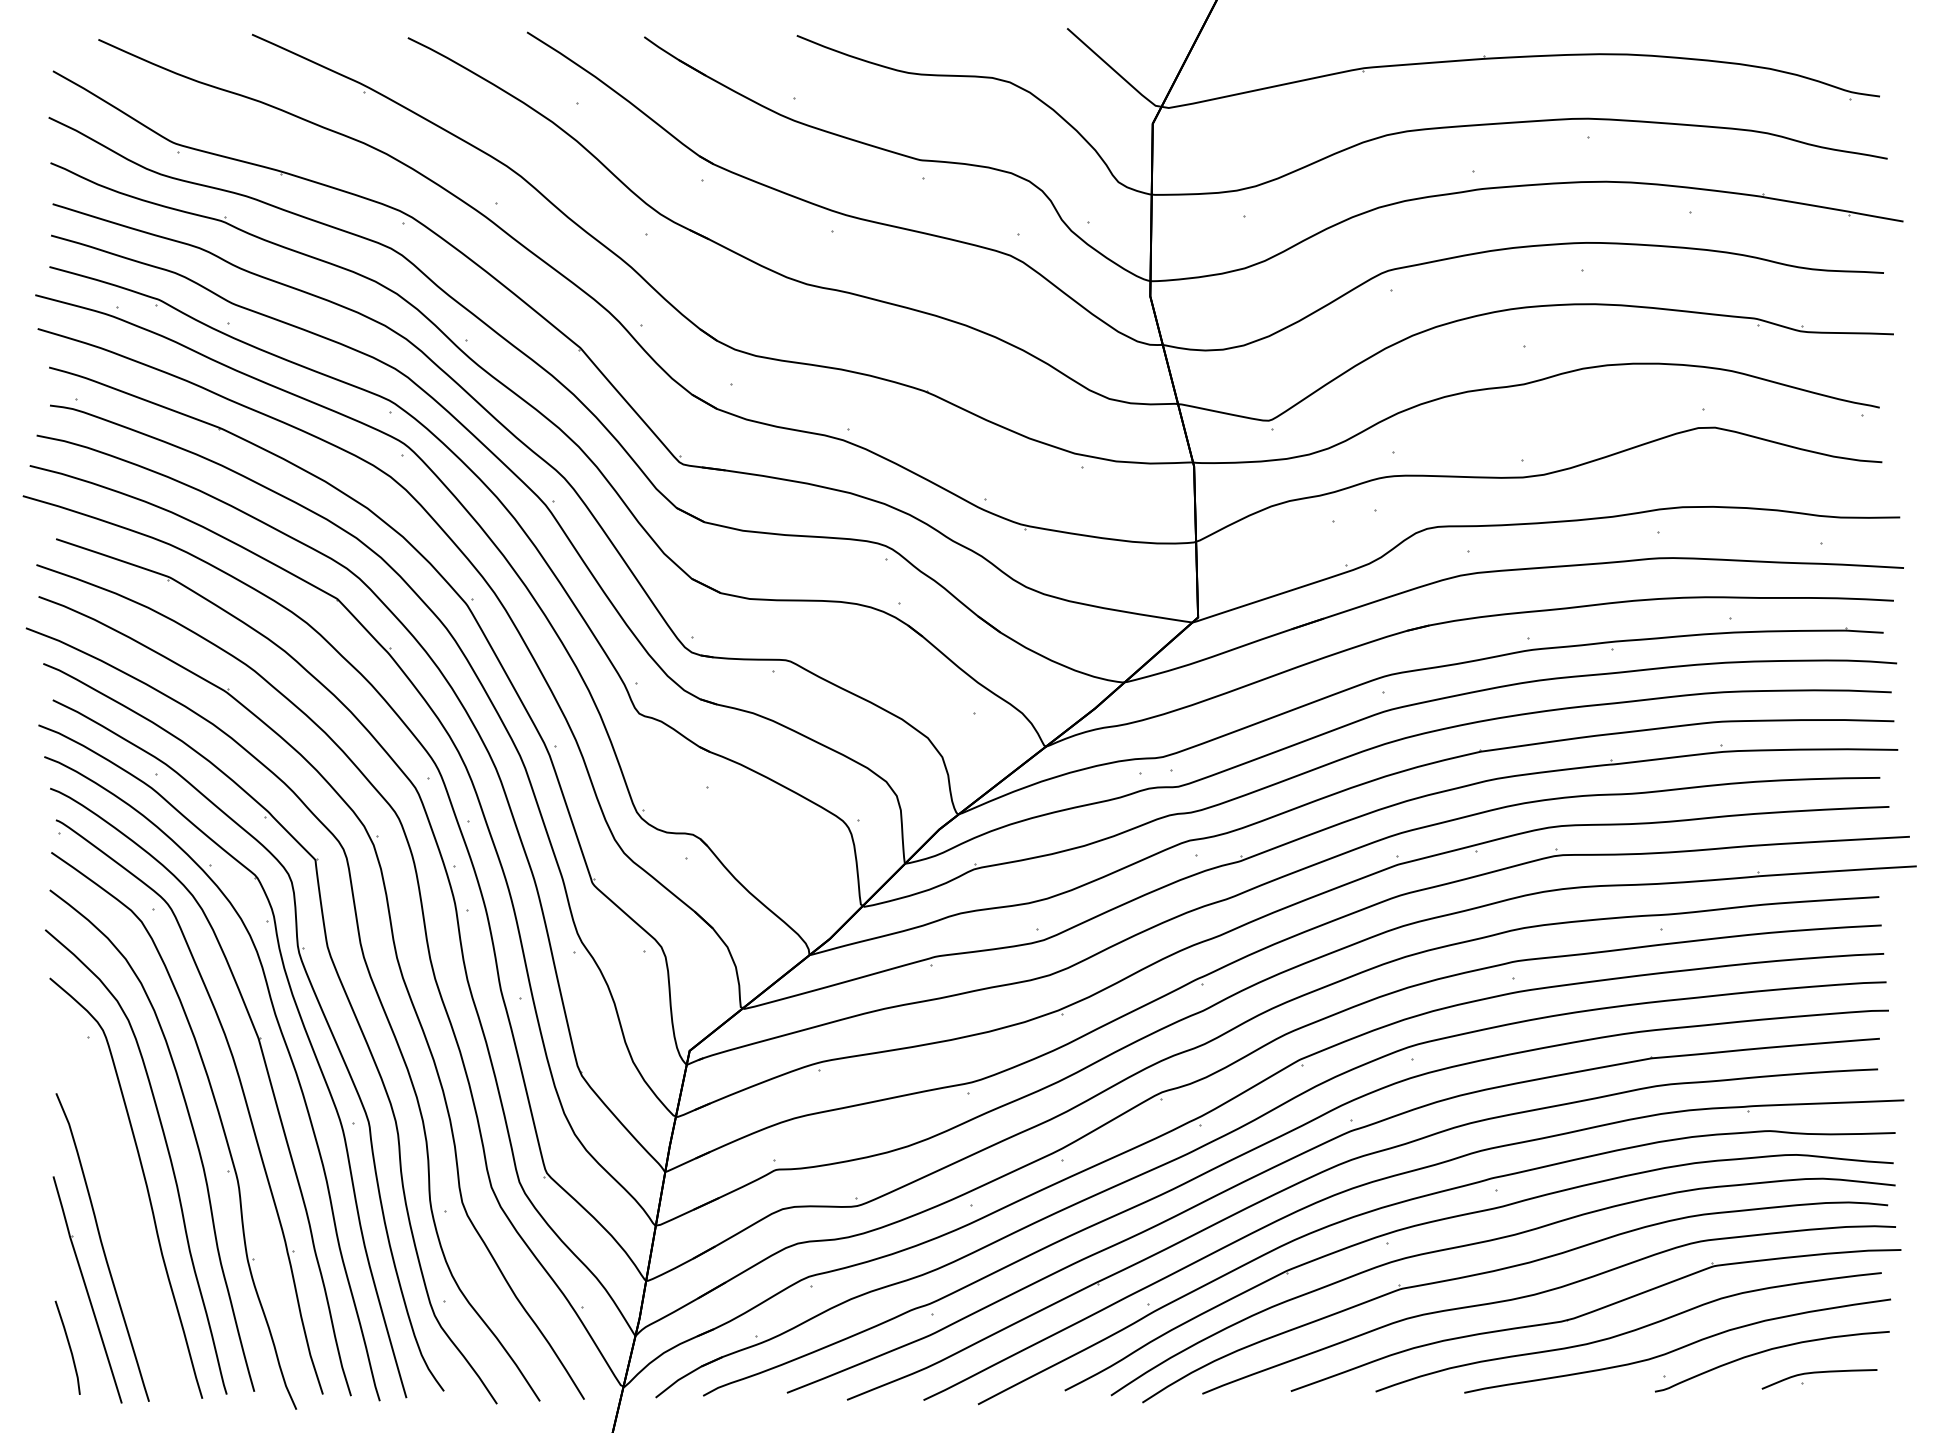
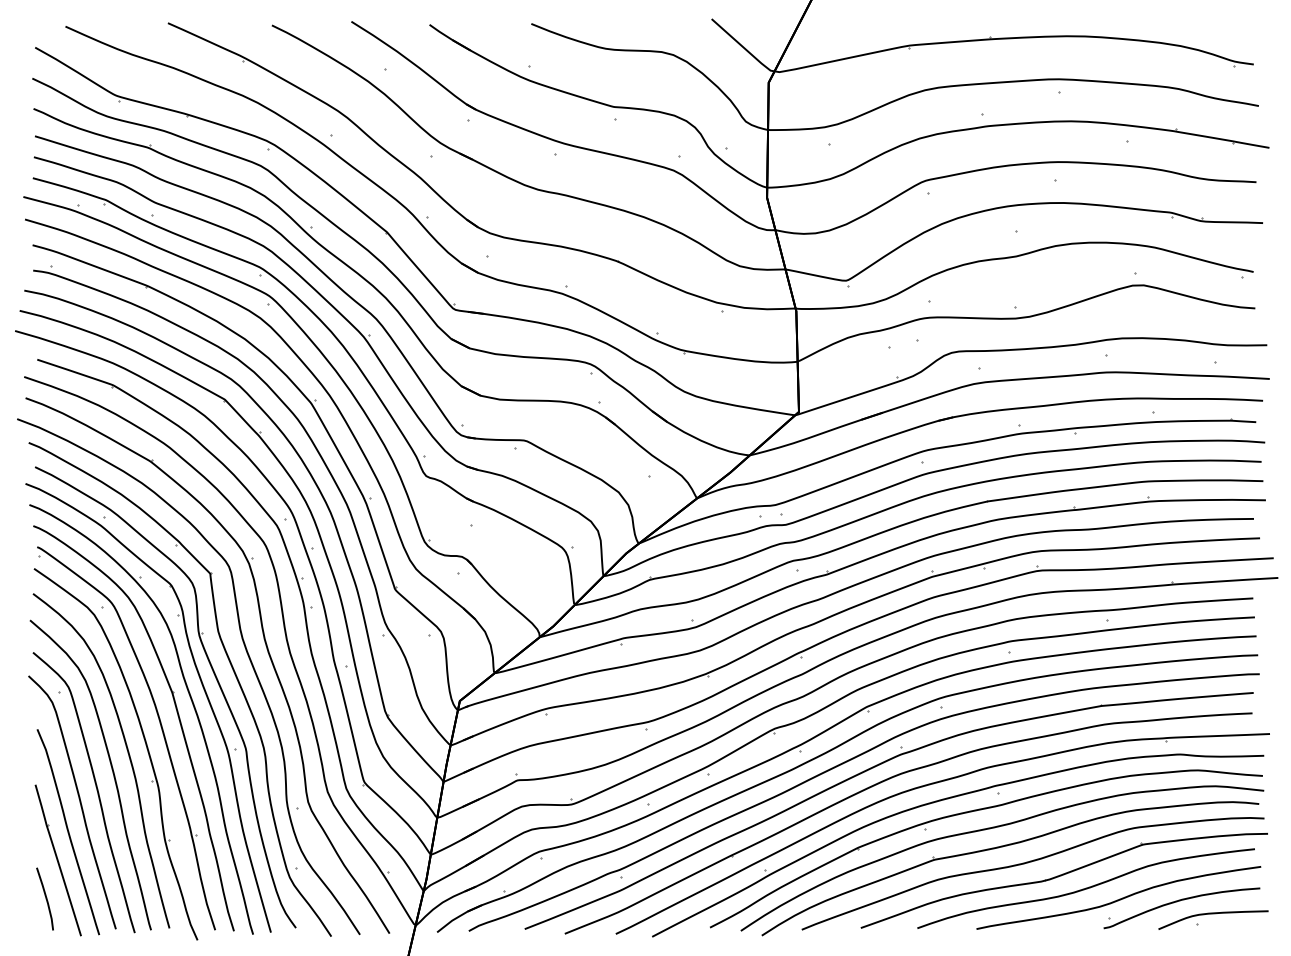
curve: (119, 1203) -> (79, 802), added
part: (1819, 1378) -> (1213, 919), size x1.43

